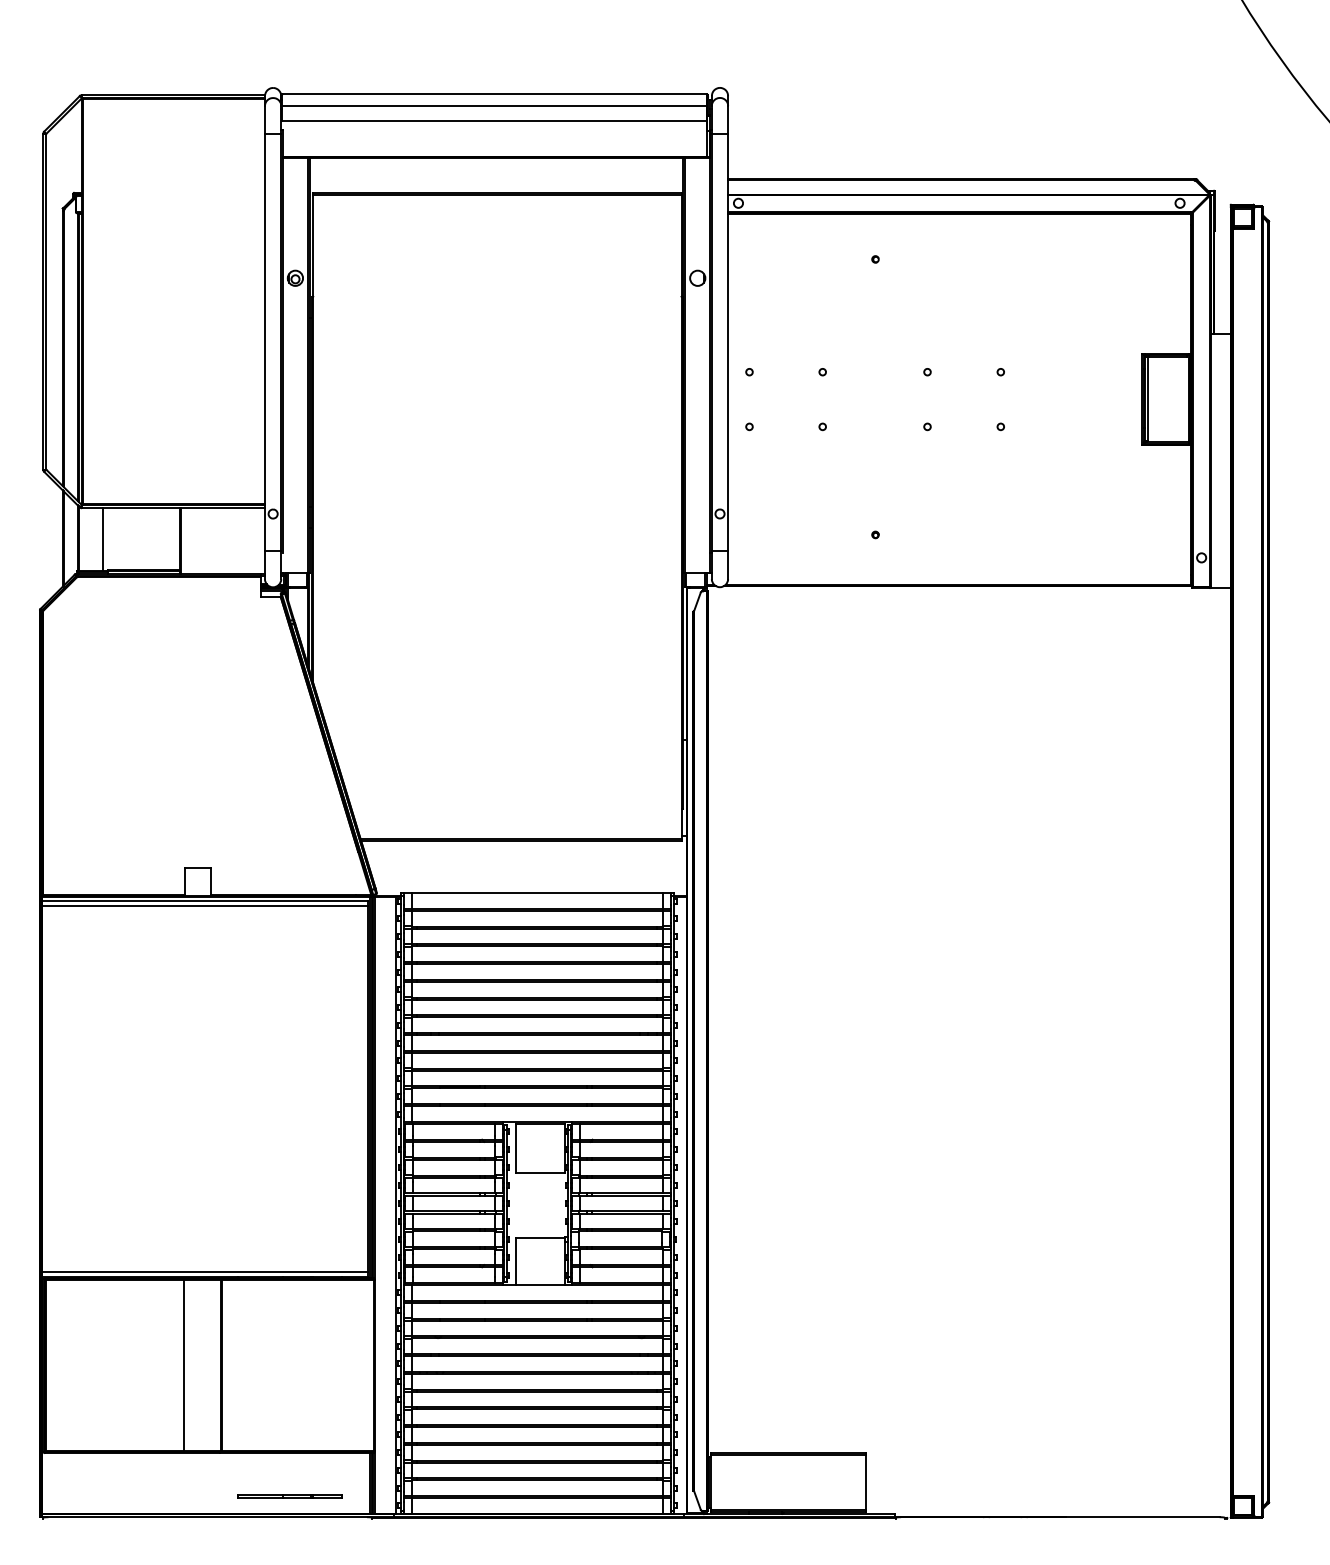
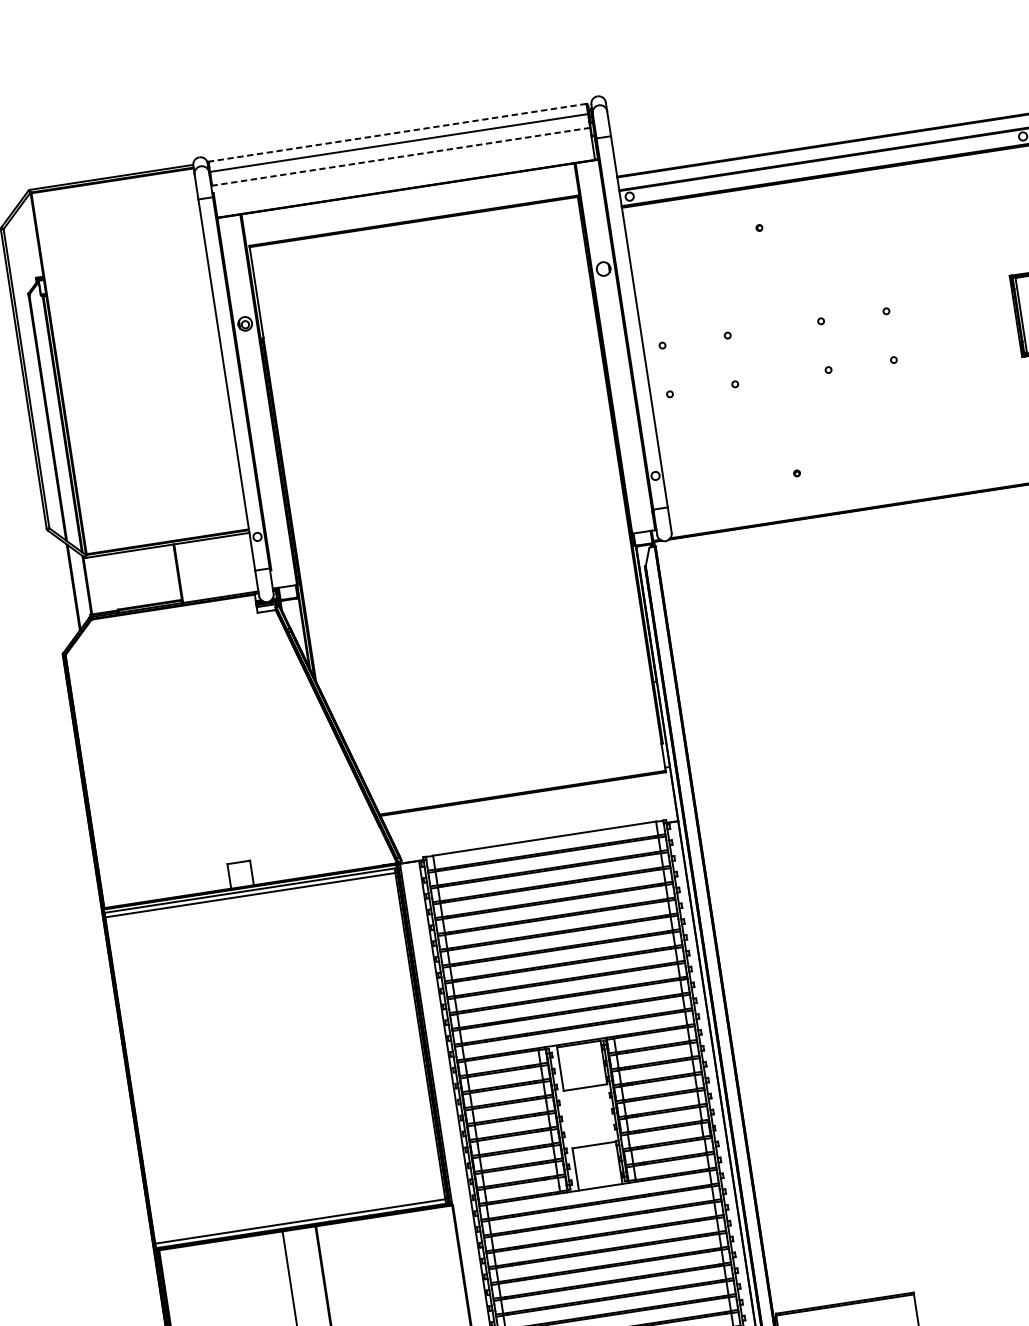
line: (494, 94) -> (397, 133), solid -> dashed
line: (494, 121) -> (401, 157), solid -> dashed
line: (103, 539) -> (109, 582), removed

